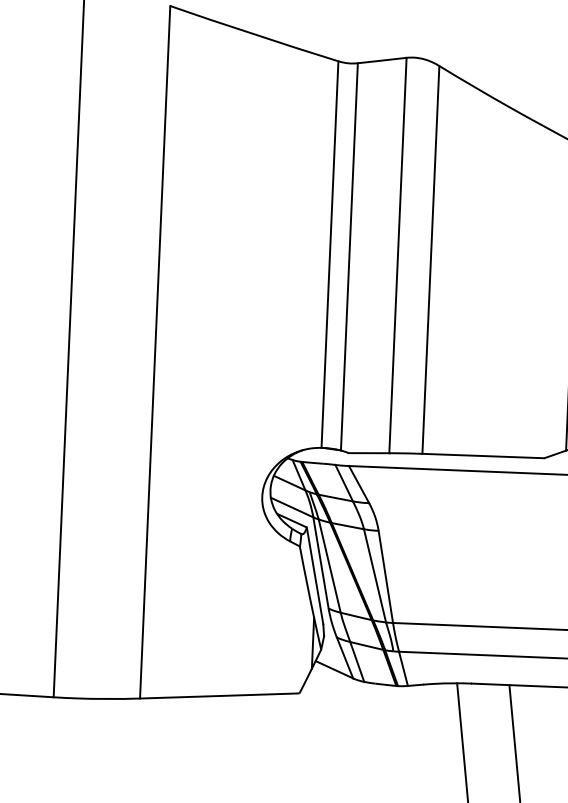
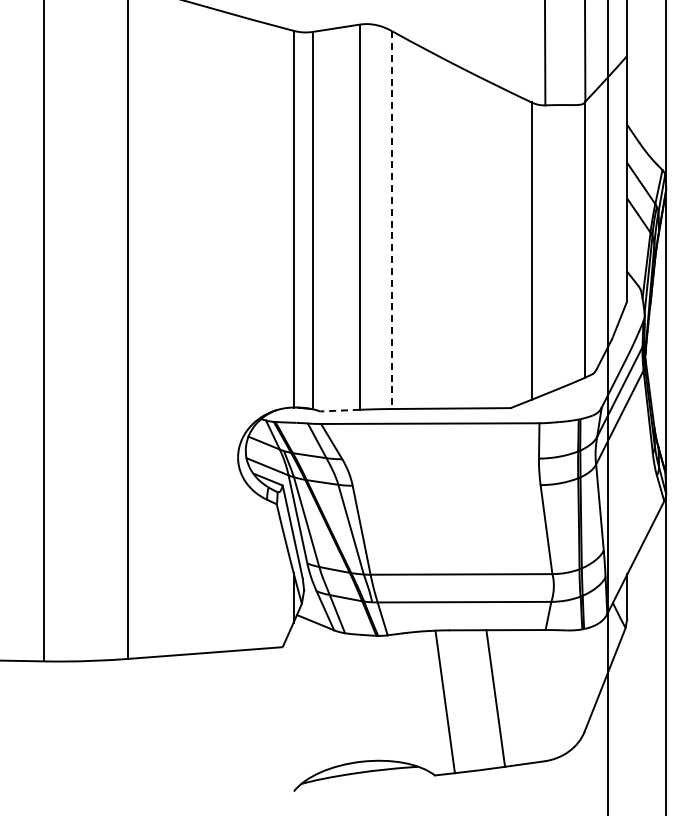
line: (431, 260) -> (392, 220), solid -> dashed
line: (369, 453) -> (340, 410), solid -> dashed

